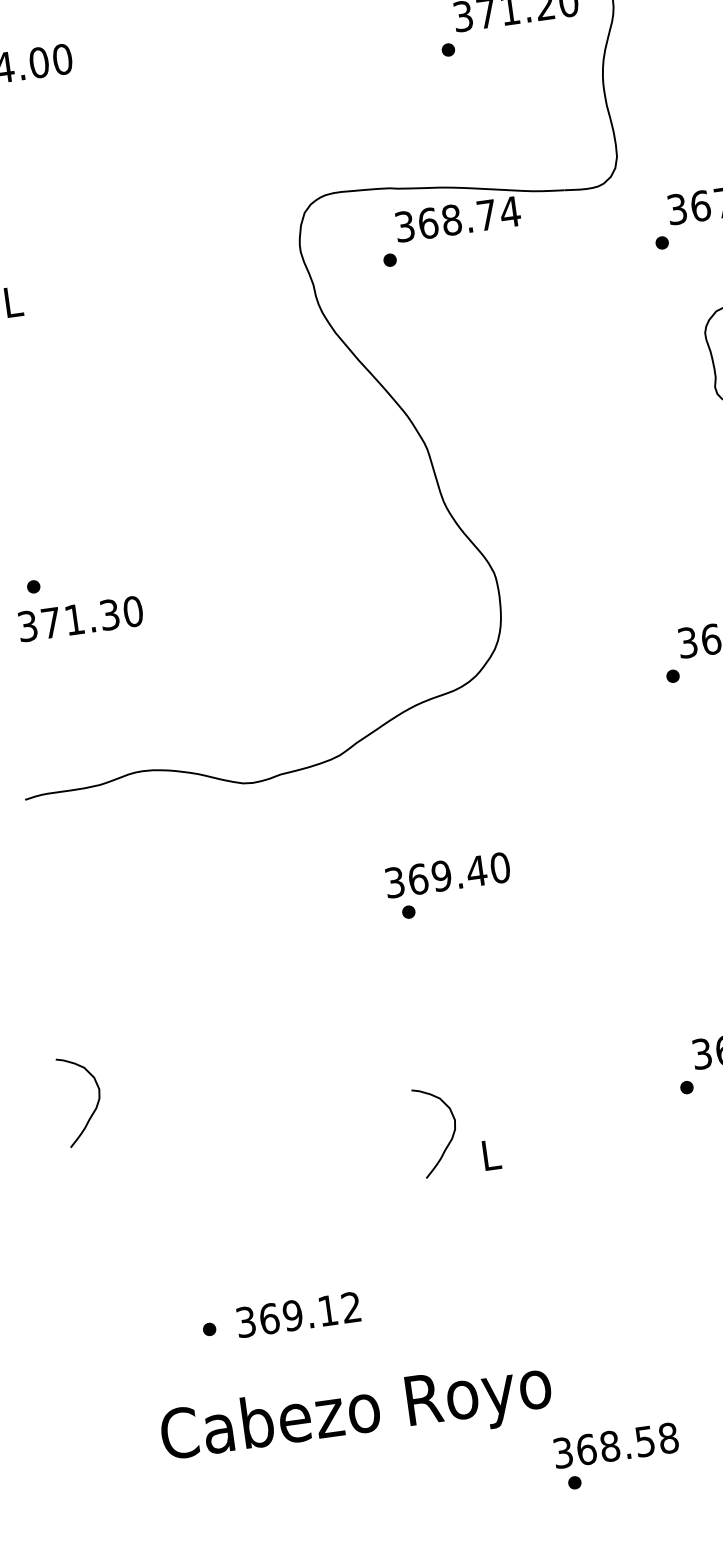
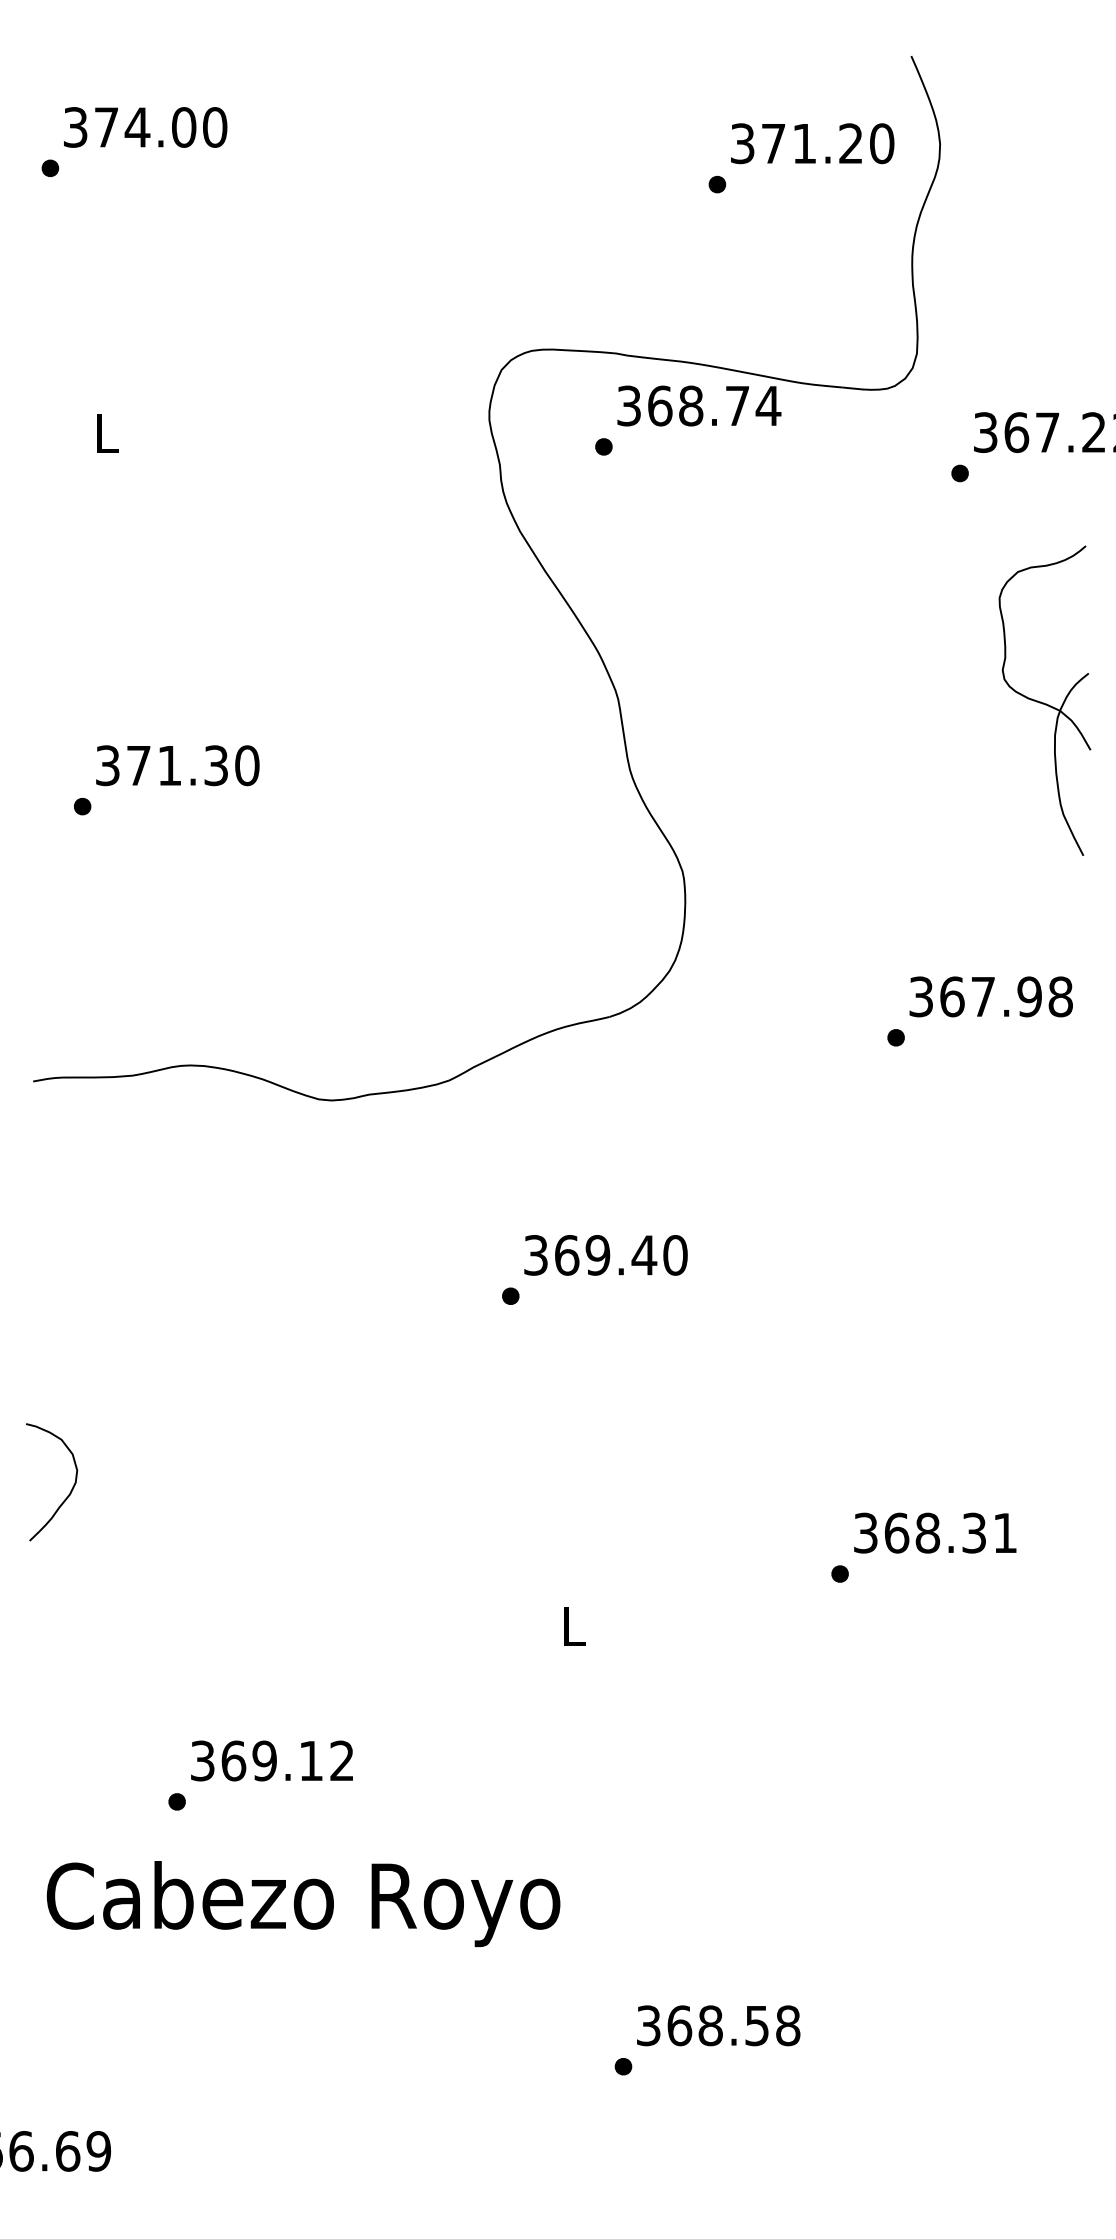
text: (80, 618) -> (177, 765), moved
text: (447, 875) -> (605, 1255), moved
curve: (452, 1135) -> (526, 1594), removed
text: (297, 1314) -> (271, 1760), moved
text: (356, 1415) -> (303, 1904), moved
text: (615, 1445) -> (718, 2025), moved

